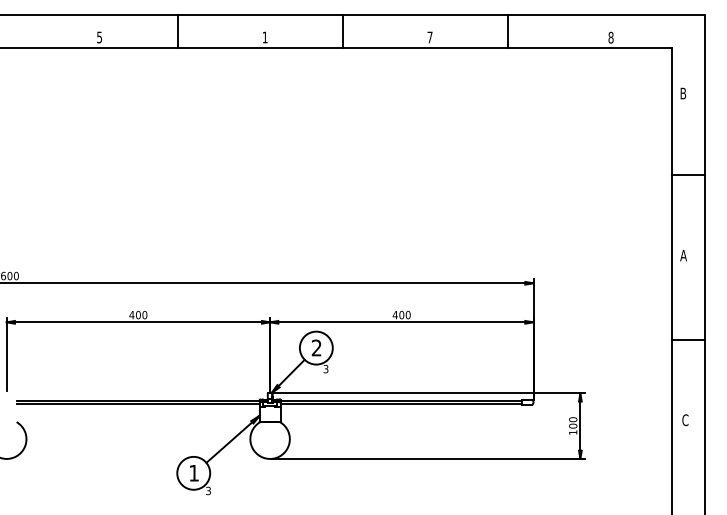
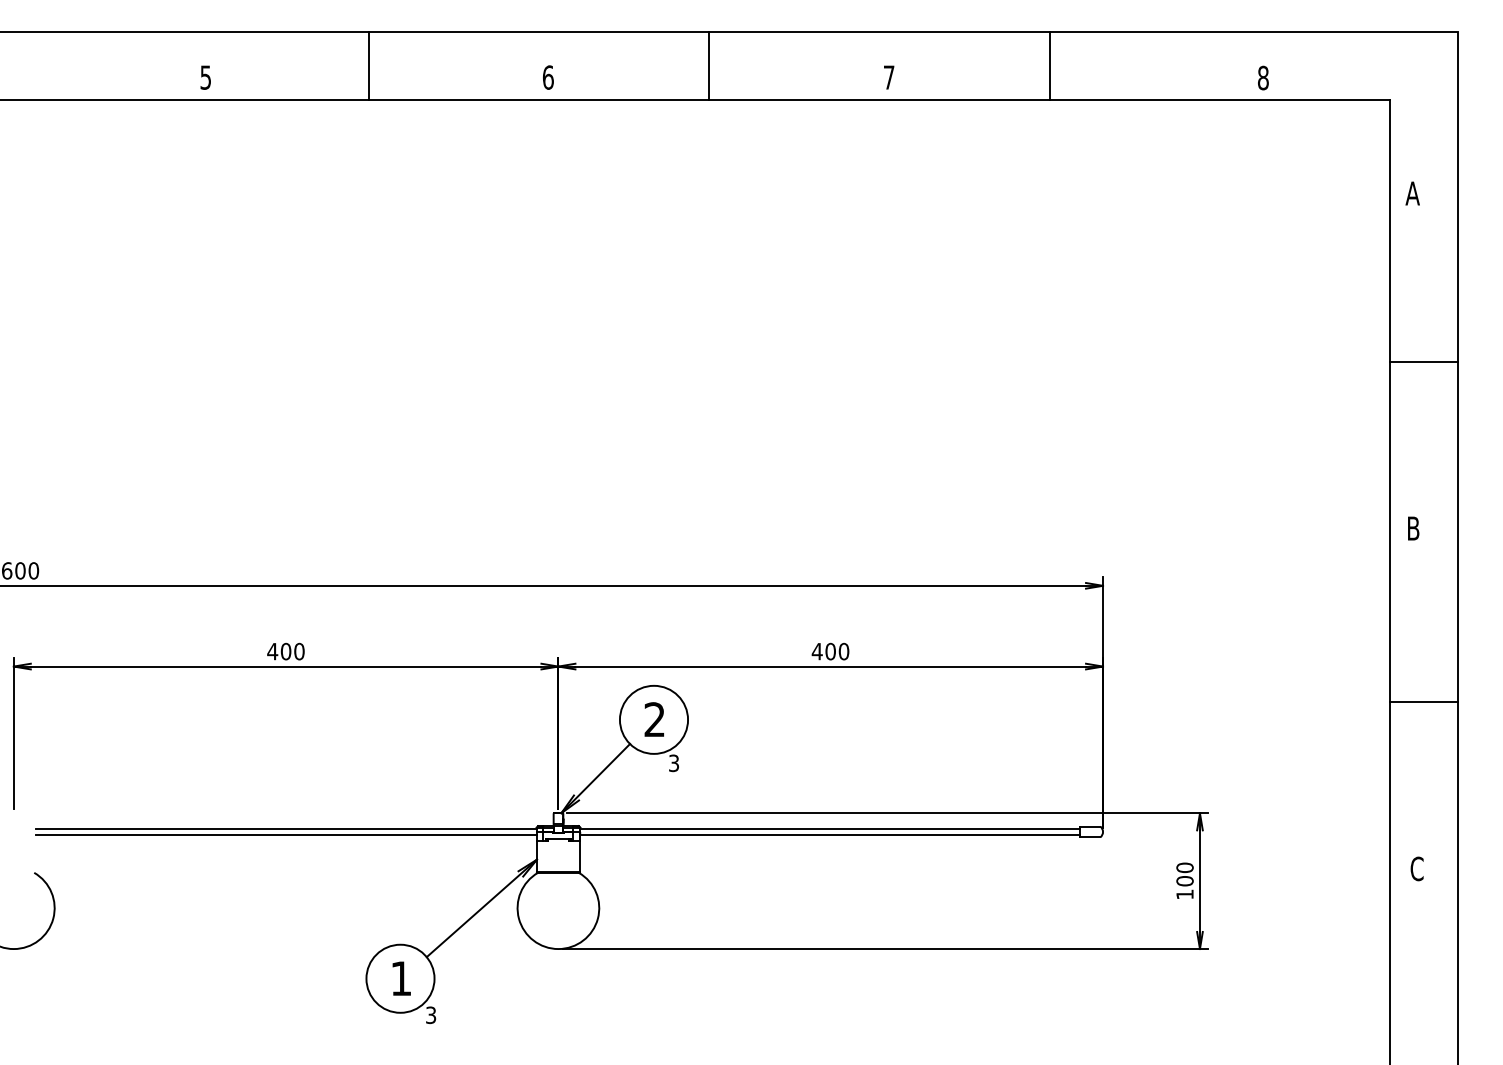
text: (264, 37) -> (546, 77), 1 -> 6
text: (683, 93) -> (1413, 193), B -> A
text: (683, 255) -> (1413, 528), A -> B

